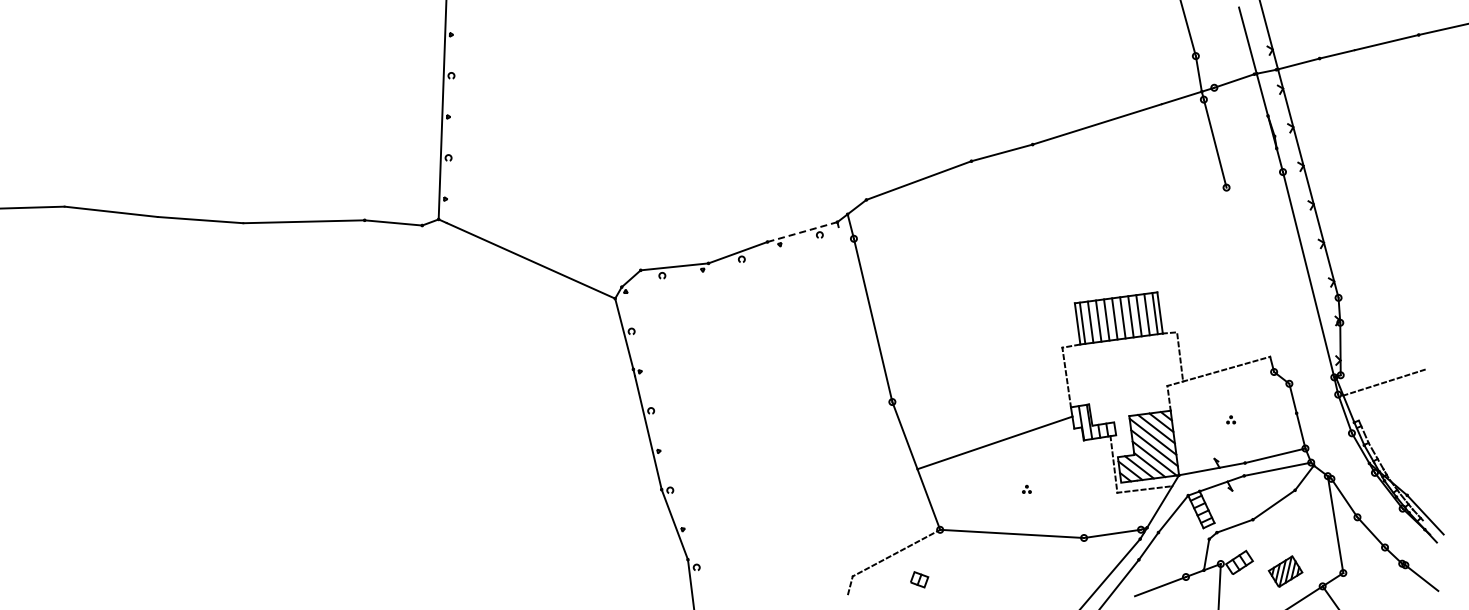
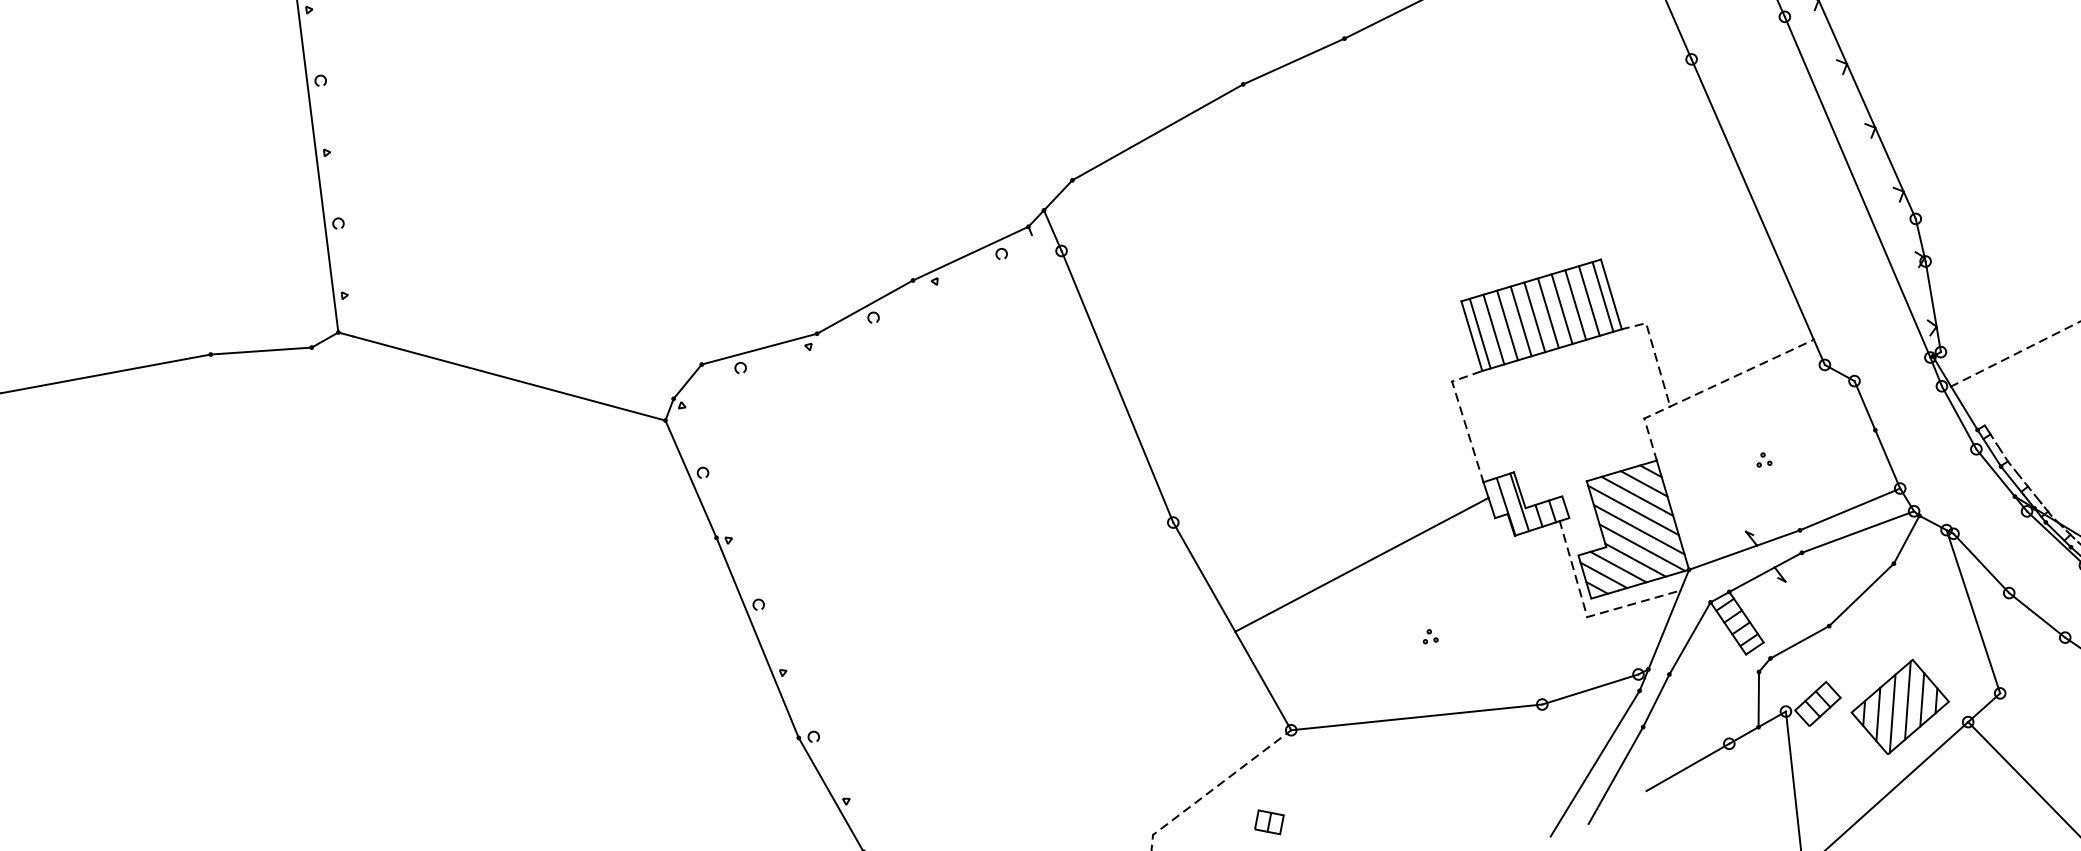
line: (802, 231) -> (970, 252), dashed -> solid
line: (1248, 271) -> (1752, 198), added
part: (1285, 571) -> (1899, 706), size x1.67

